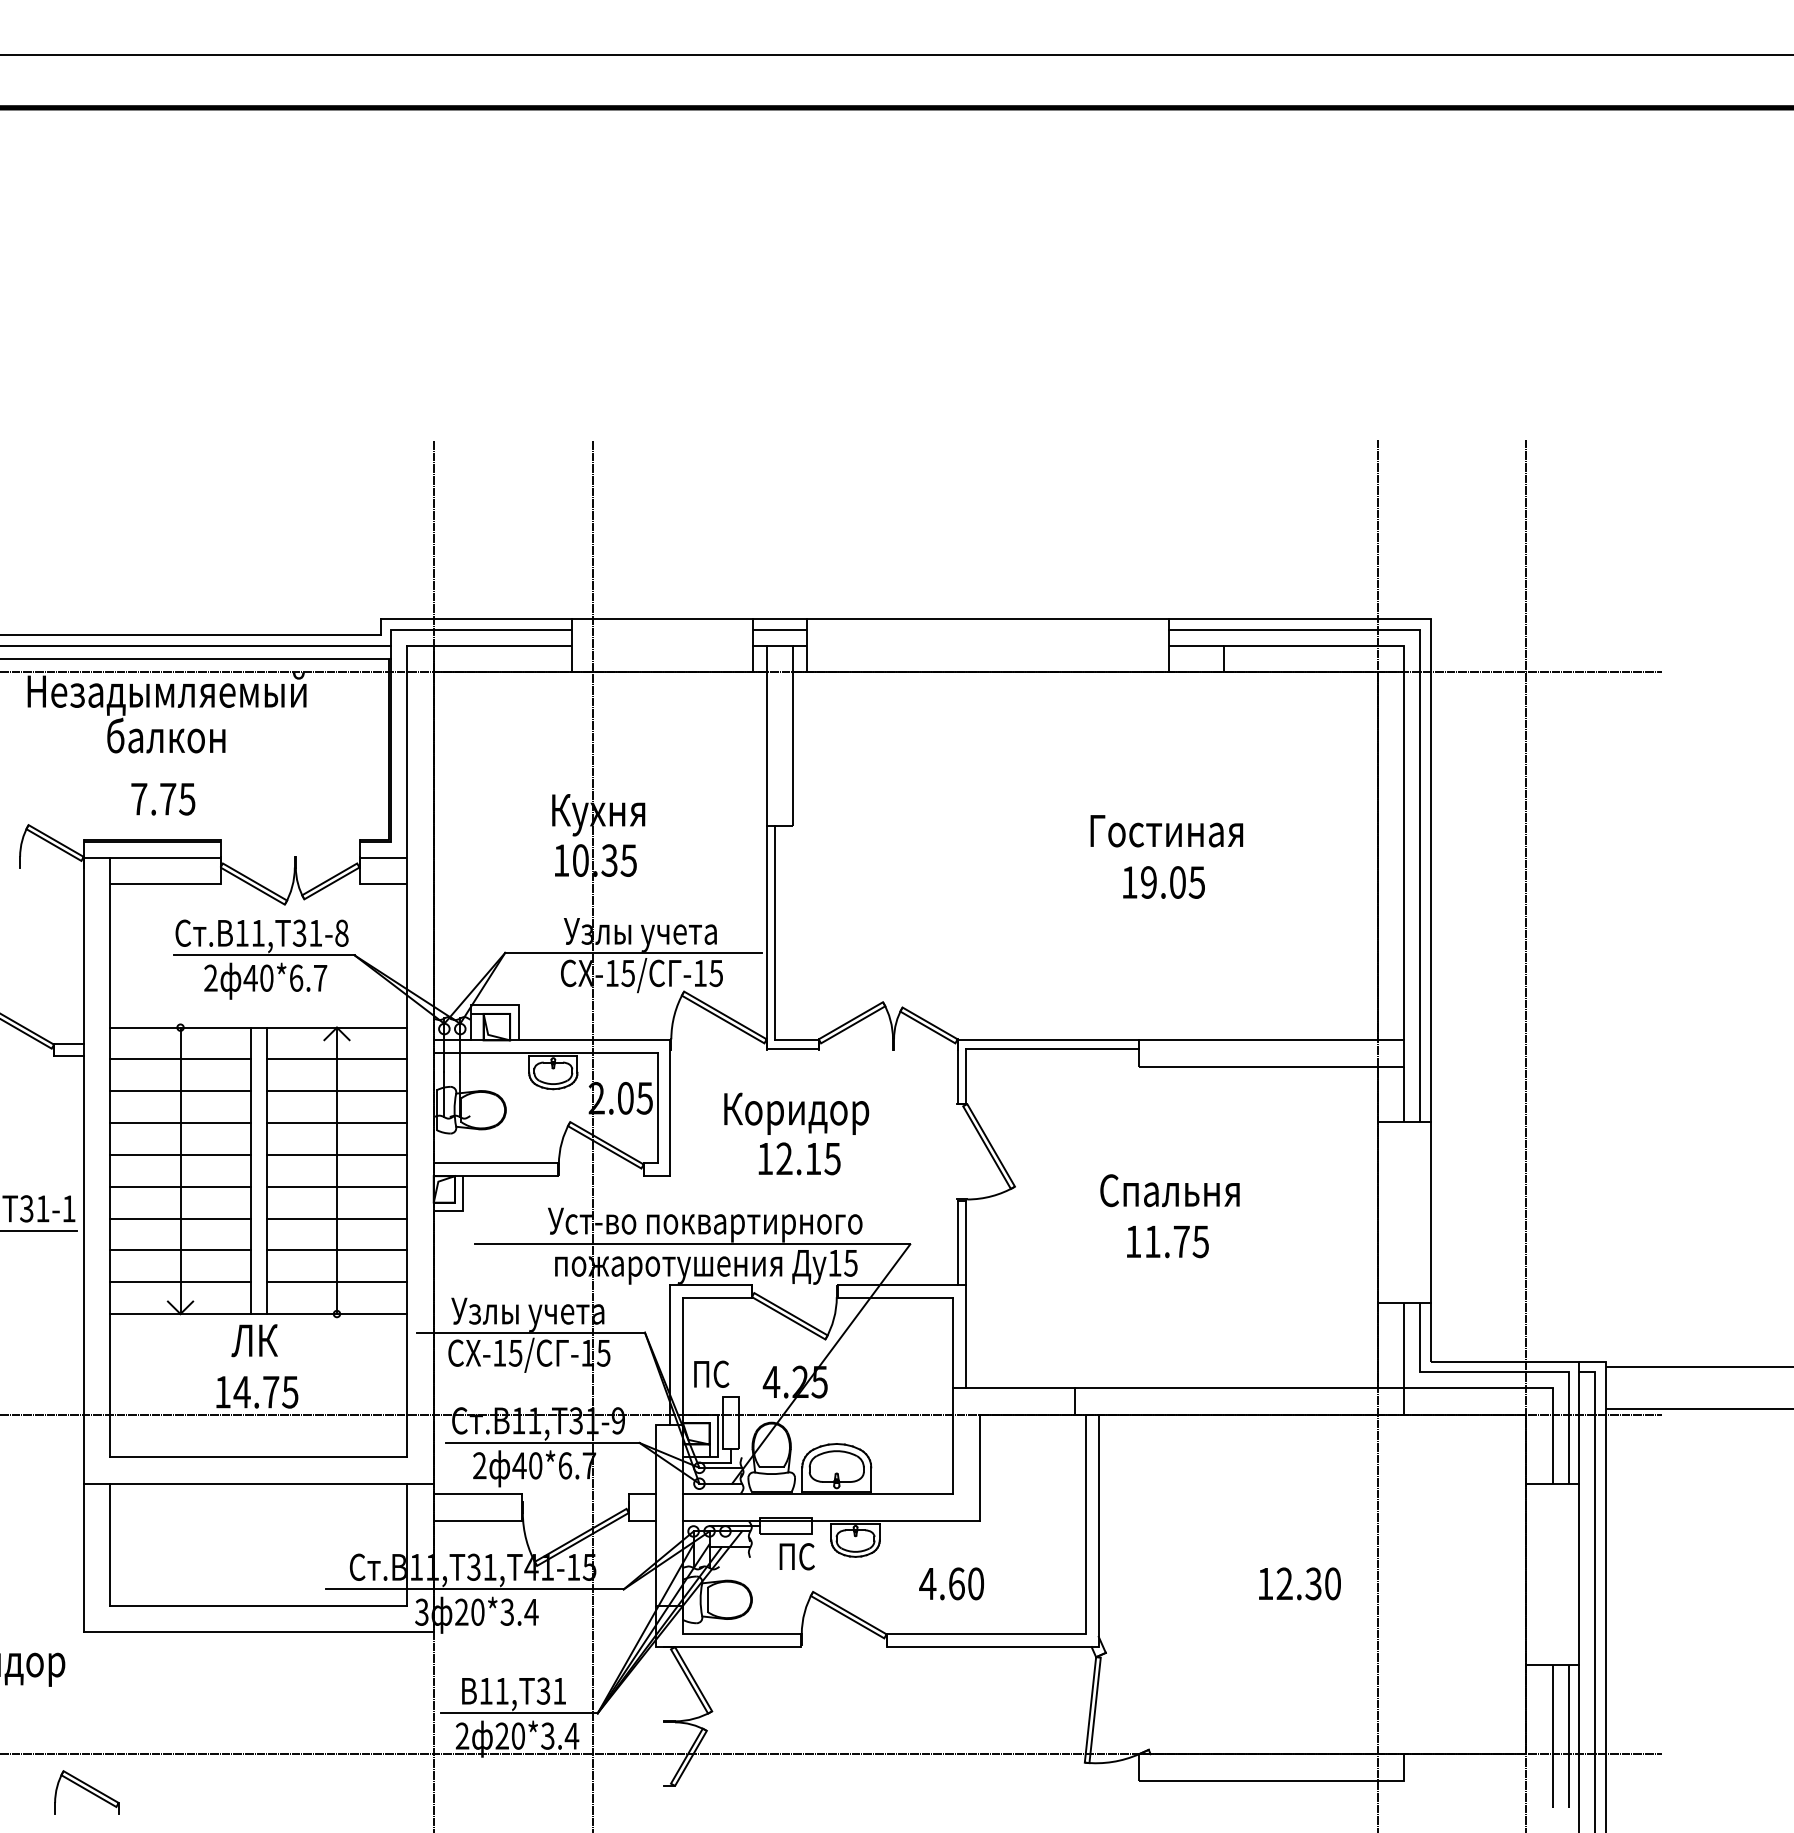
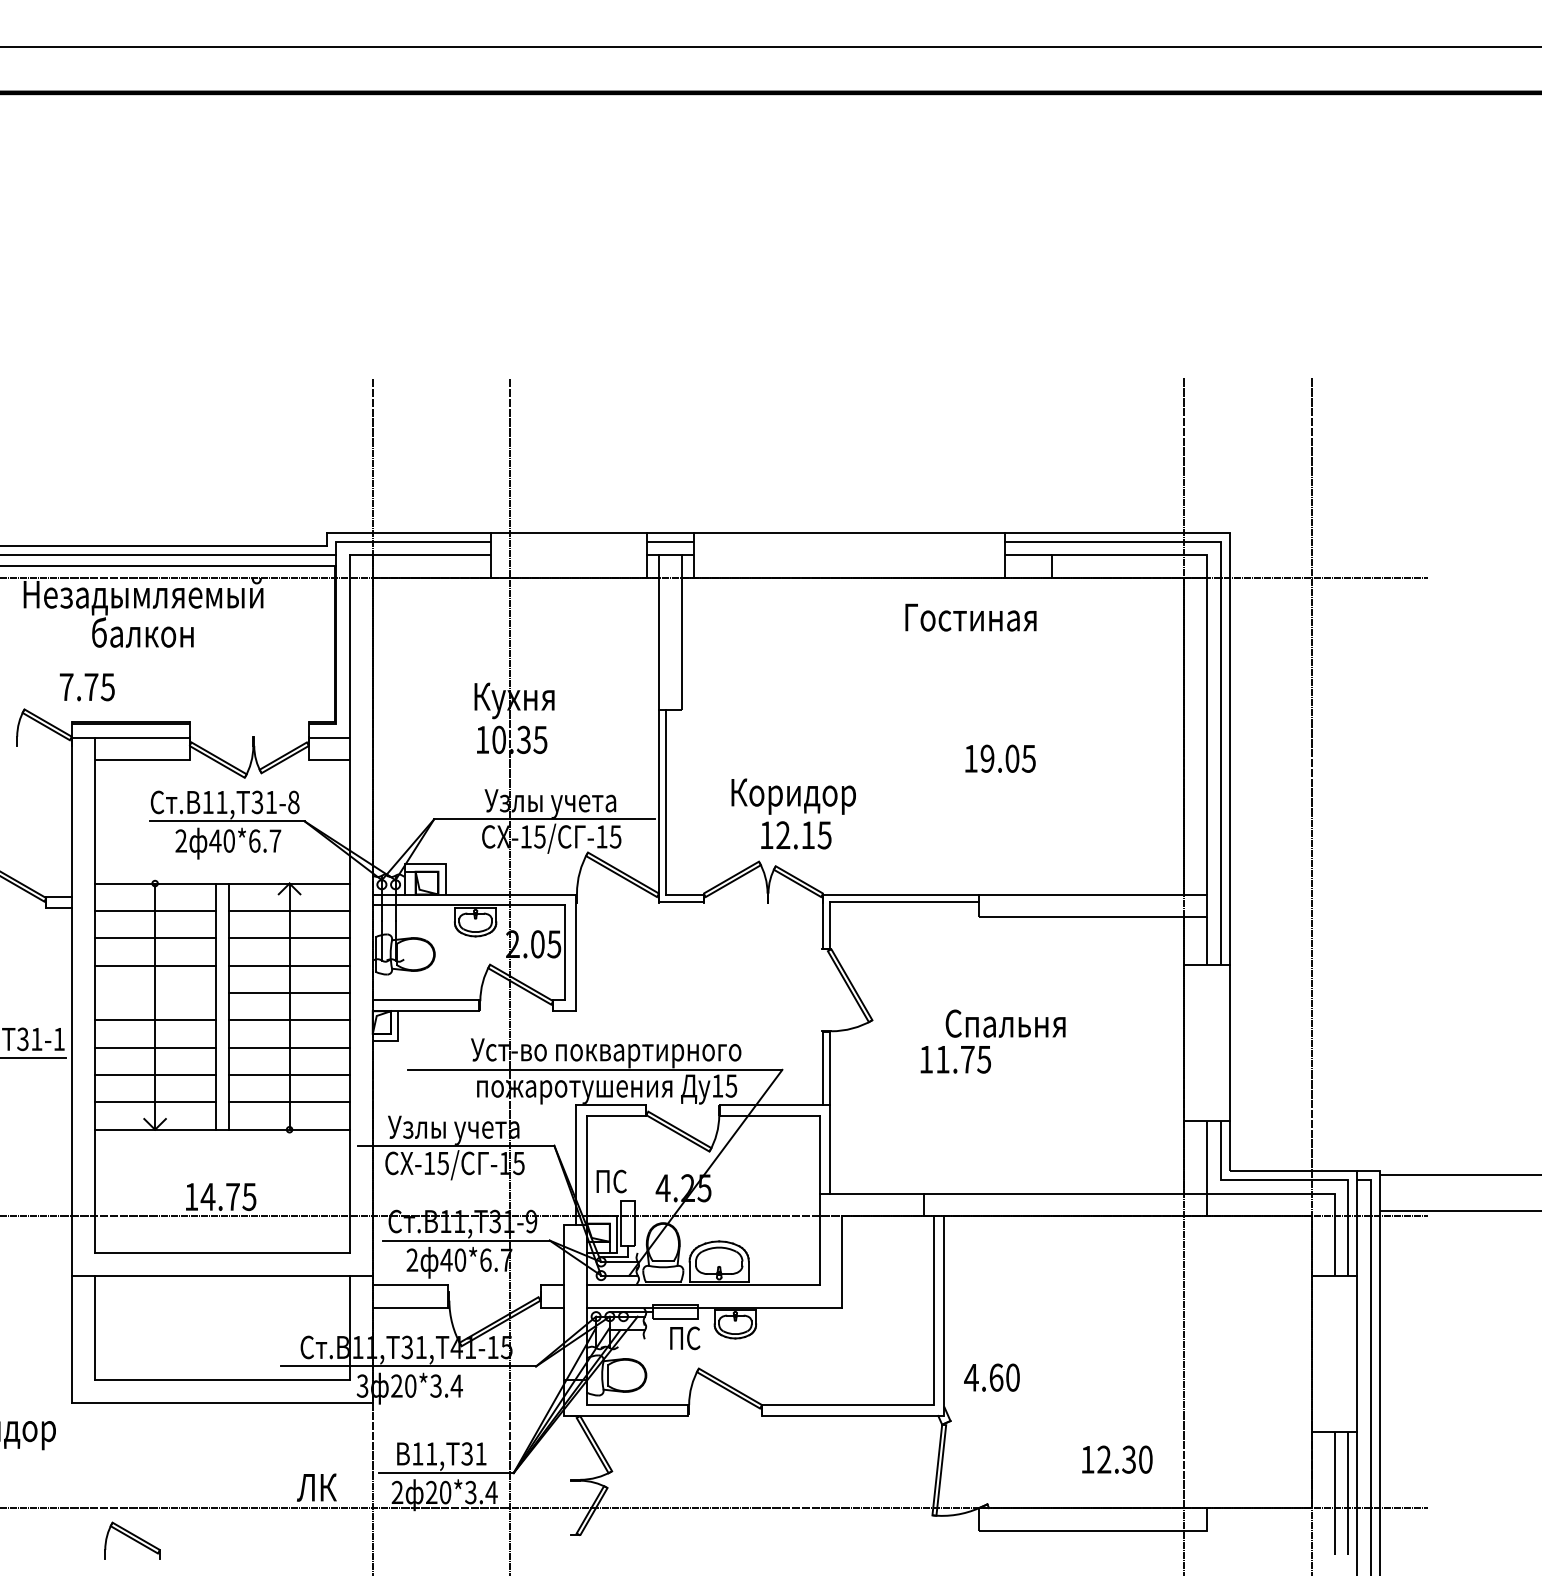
text: (162, 799) -> (86, 687), moved
text: (1166, 830) -> (970, 617), moved
text: (796, 1133) -> (793, 813), moved
line: (179, 1154) -> (154, 992), removed
text: (1167, 1241) -> (955, 1059), moved
text: (254, 1340) -> (316, 1487), moved
text: (951, 1583) -> (991, 1377), moved
text: (1300, 1583) -> (1117, 1459), moved
part: (86, 1791) -> (132, 1540), moved

